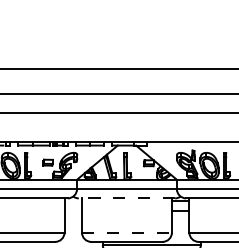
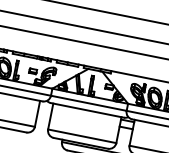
line: (126, 198) -> (87, 110), dashed -> solid
line: (126, 232) -> (81, 136), dashed -> solid

